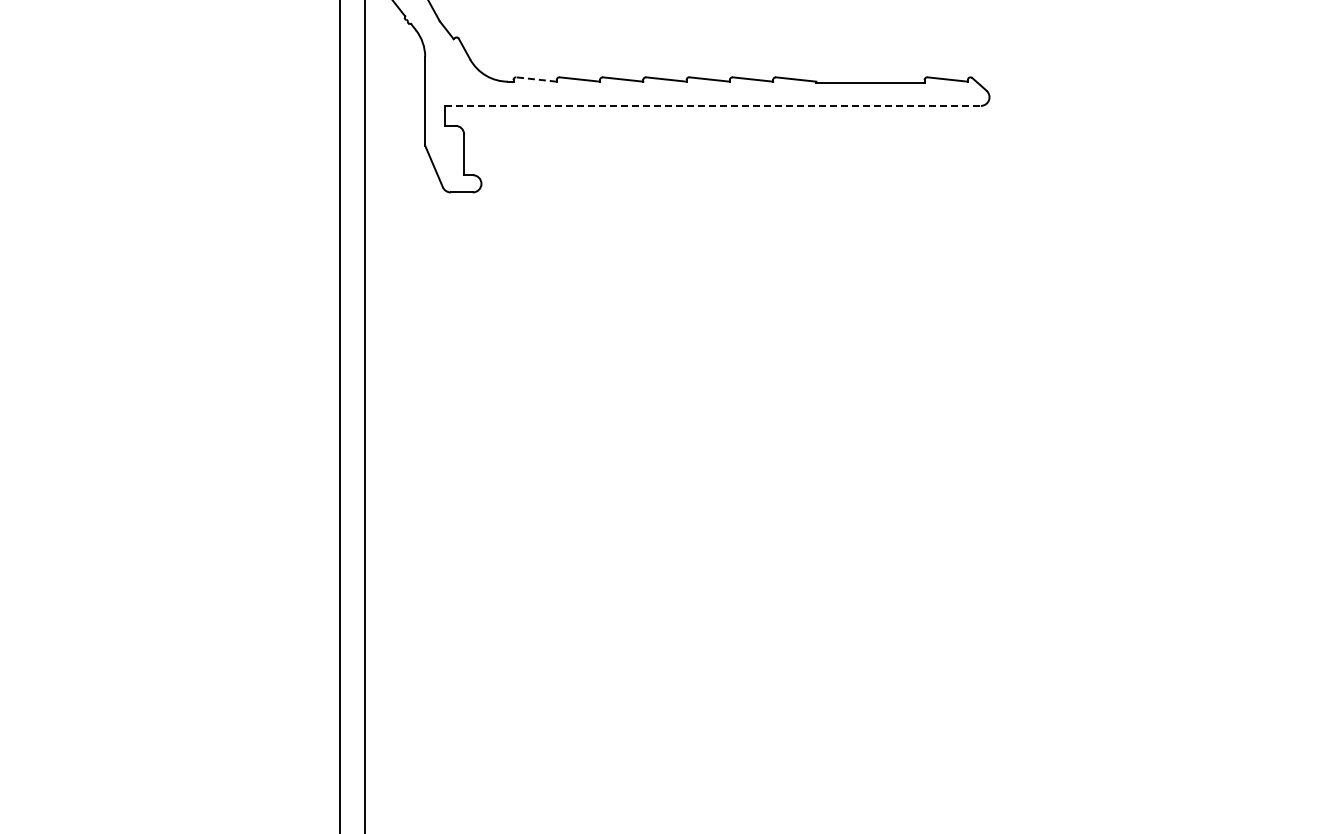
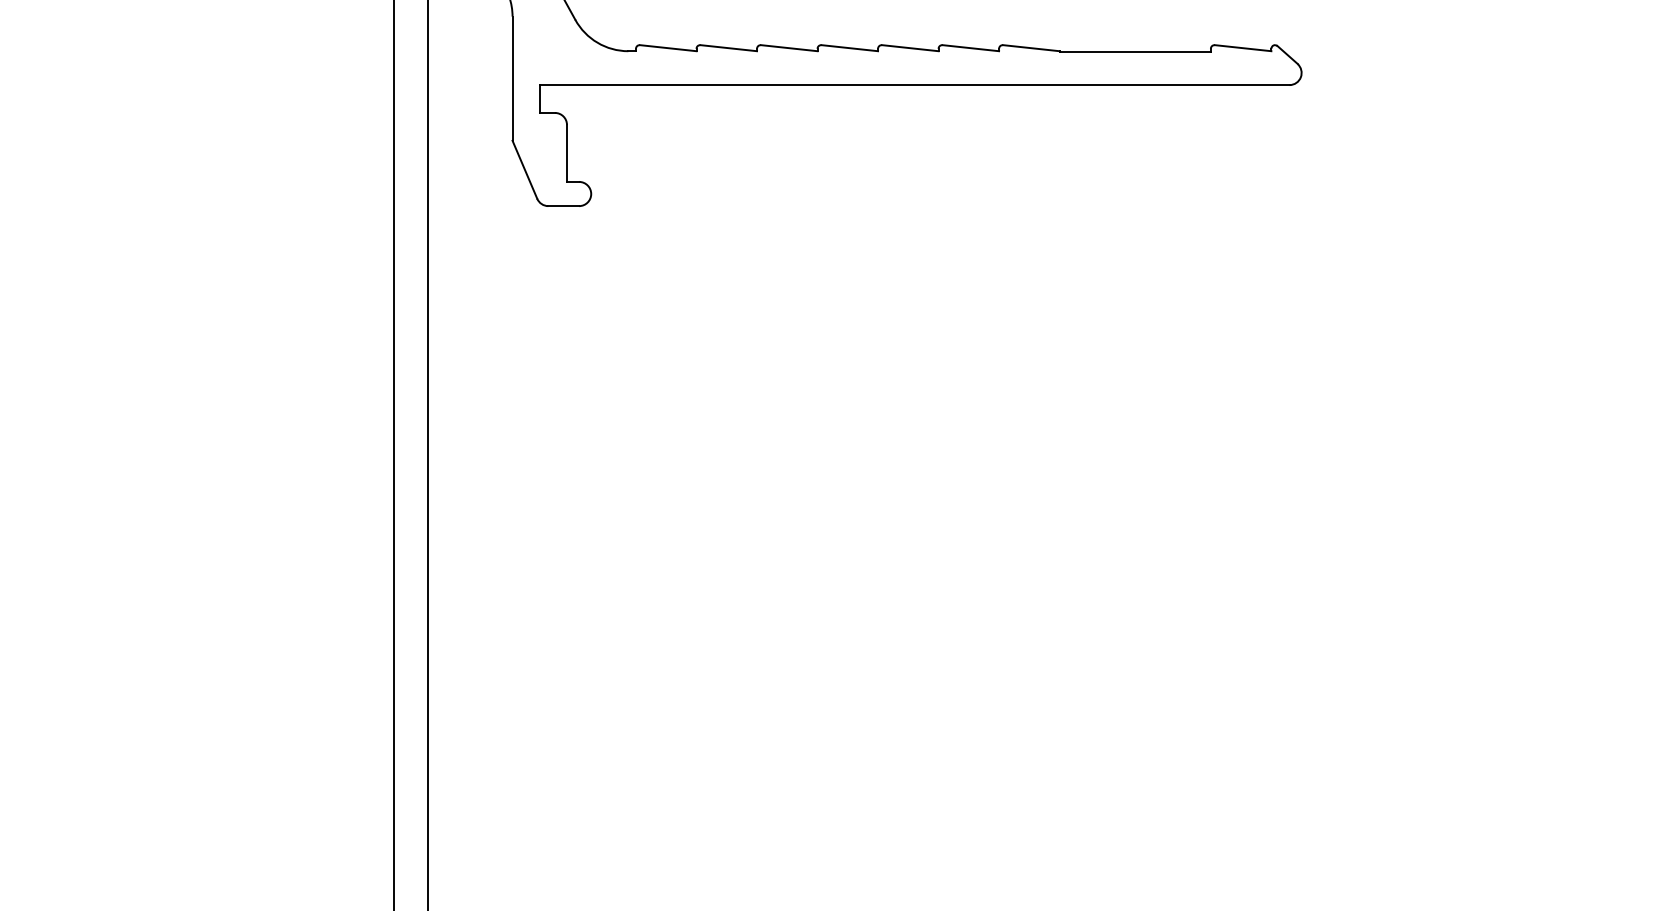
line: (536, 79) -> (668, 48), dashed -> solid
line: (713, 105) -> (915, 84), dashed -> solid

